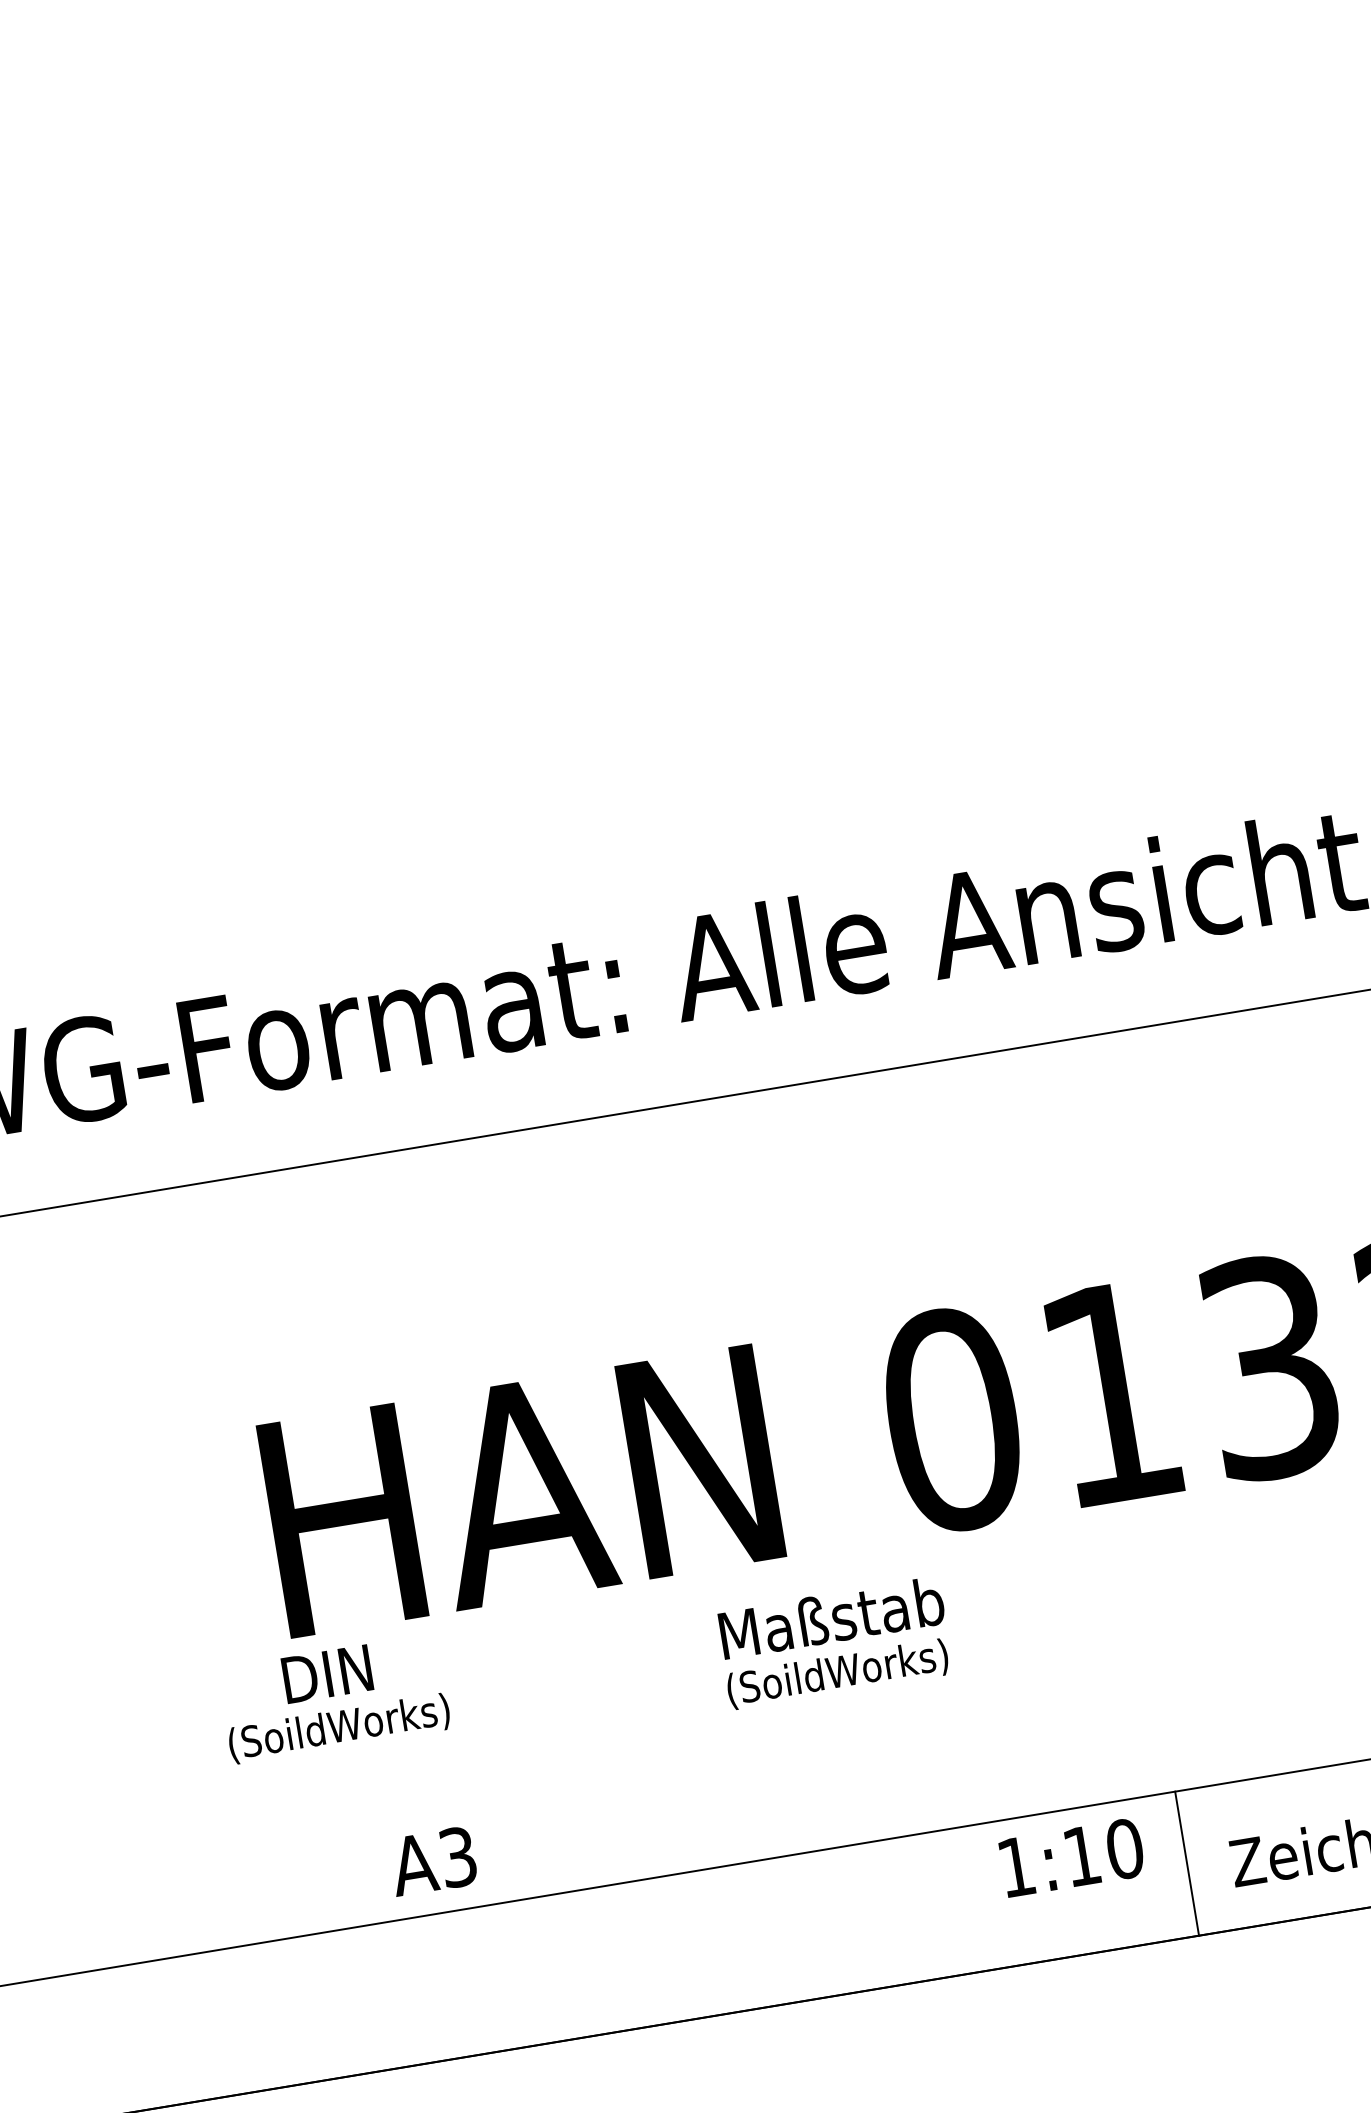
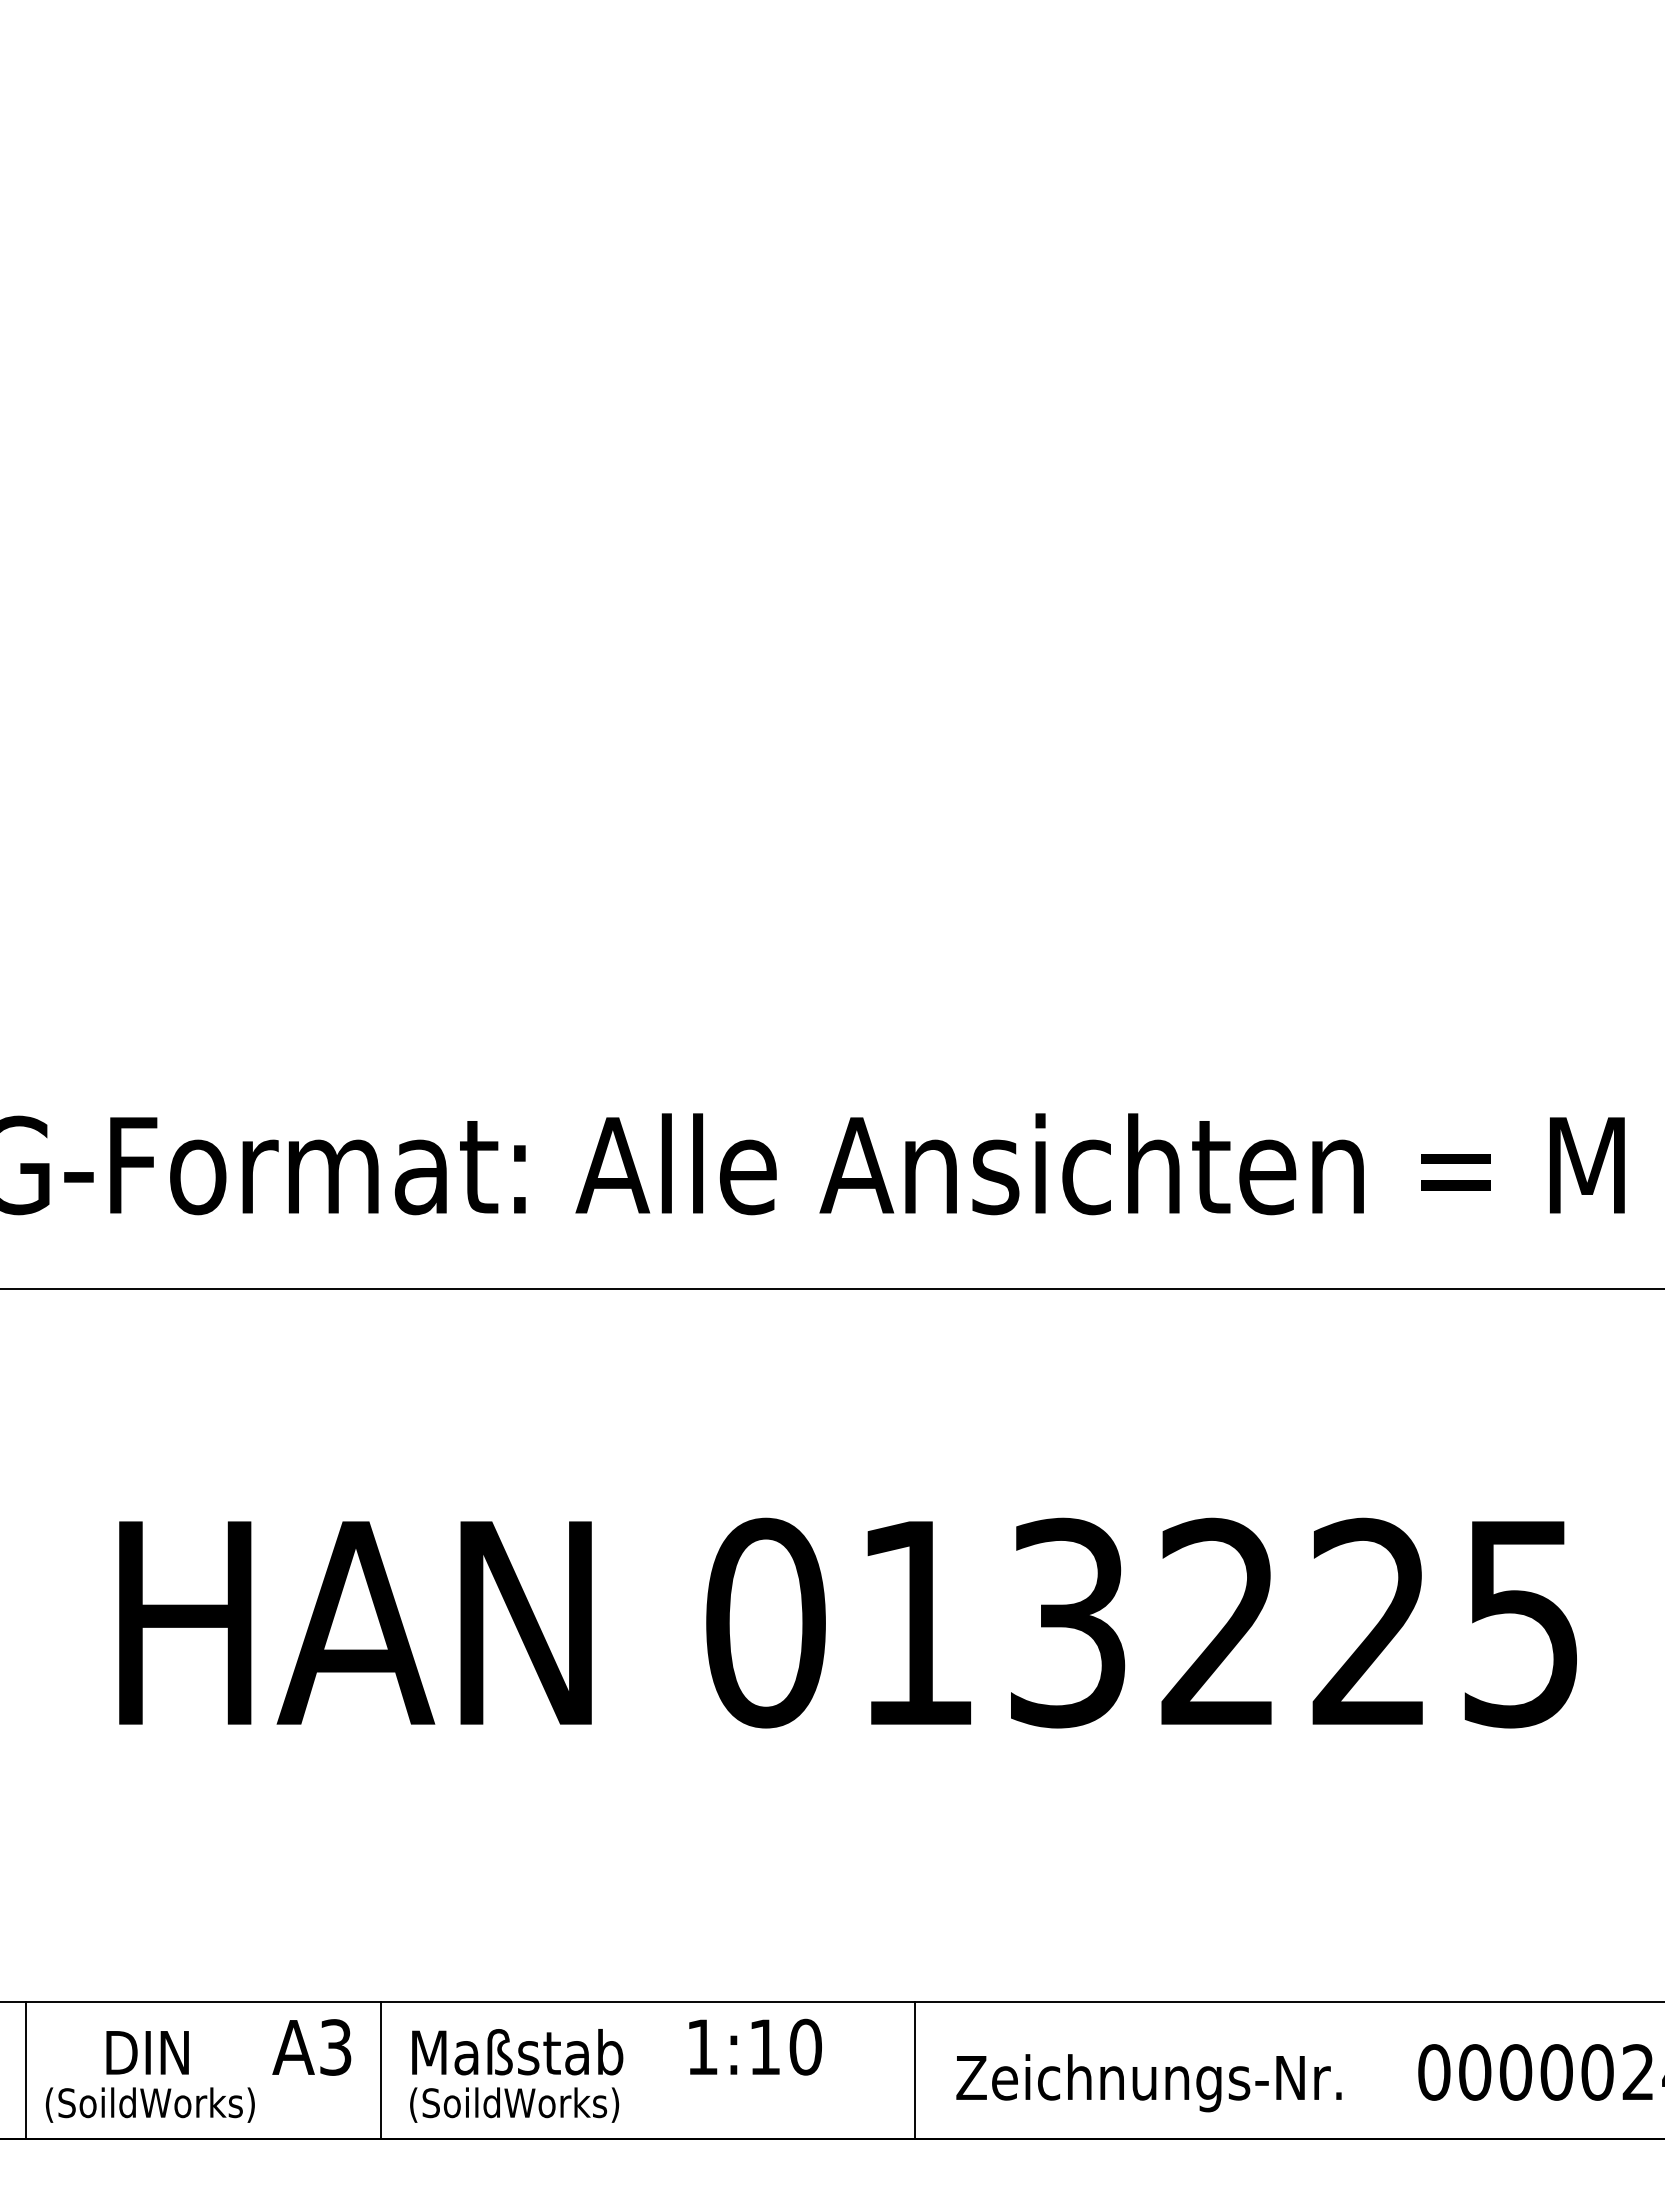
text: (834, 1642) -> (516, 2075), moved
text: (333, 1698) -> (149, 2076), moved
text: (1072, 1857) -> (755, 2046), moved
text: (432, 1861) -> (311, 2047), moved
line: (625, 1955) -> (380, 2069), added
line: (252, 2017) -> (25, 2069), added

